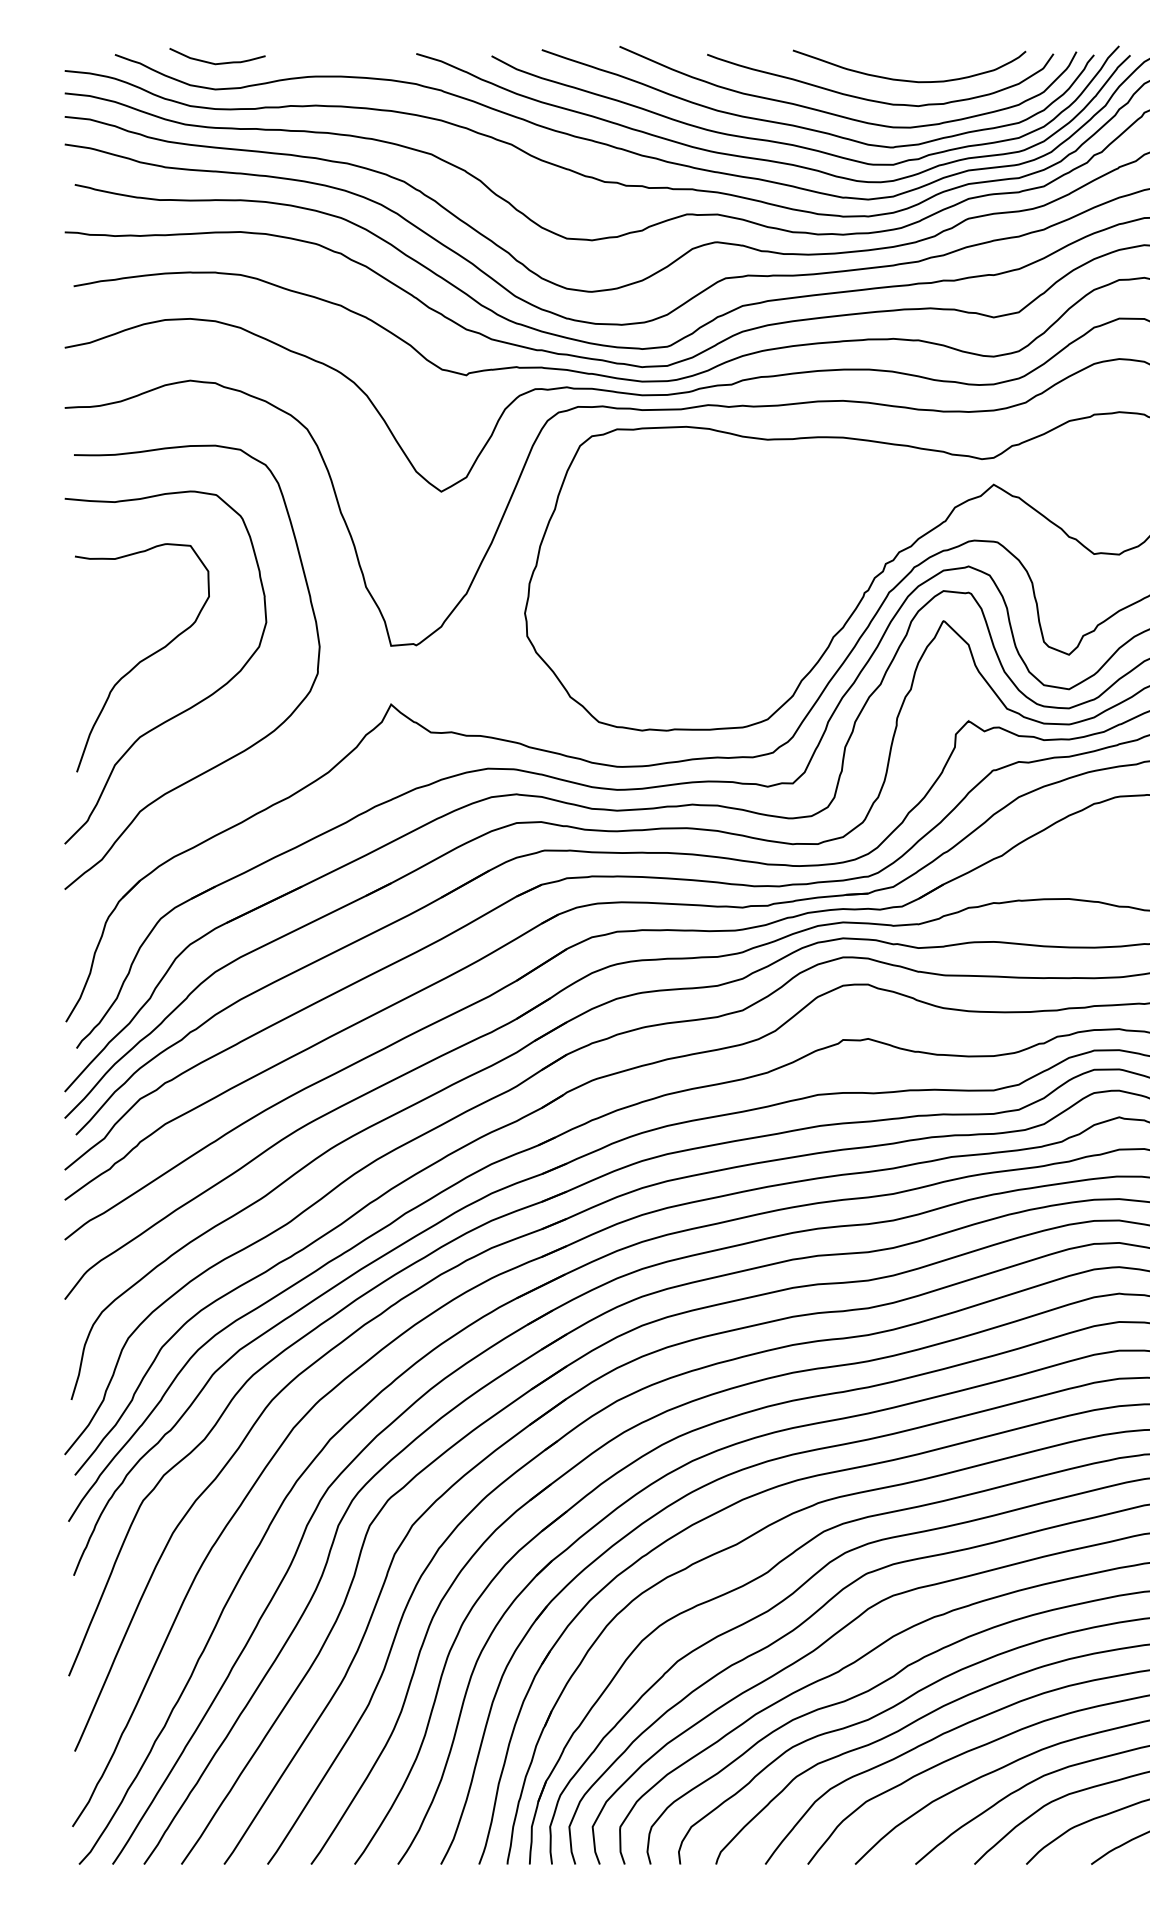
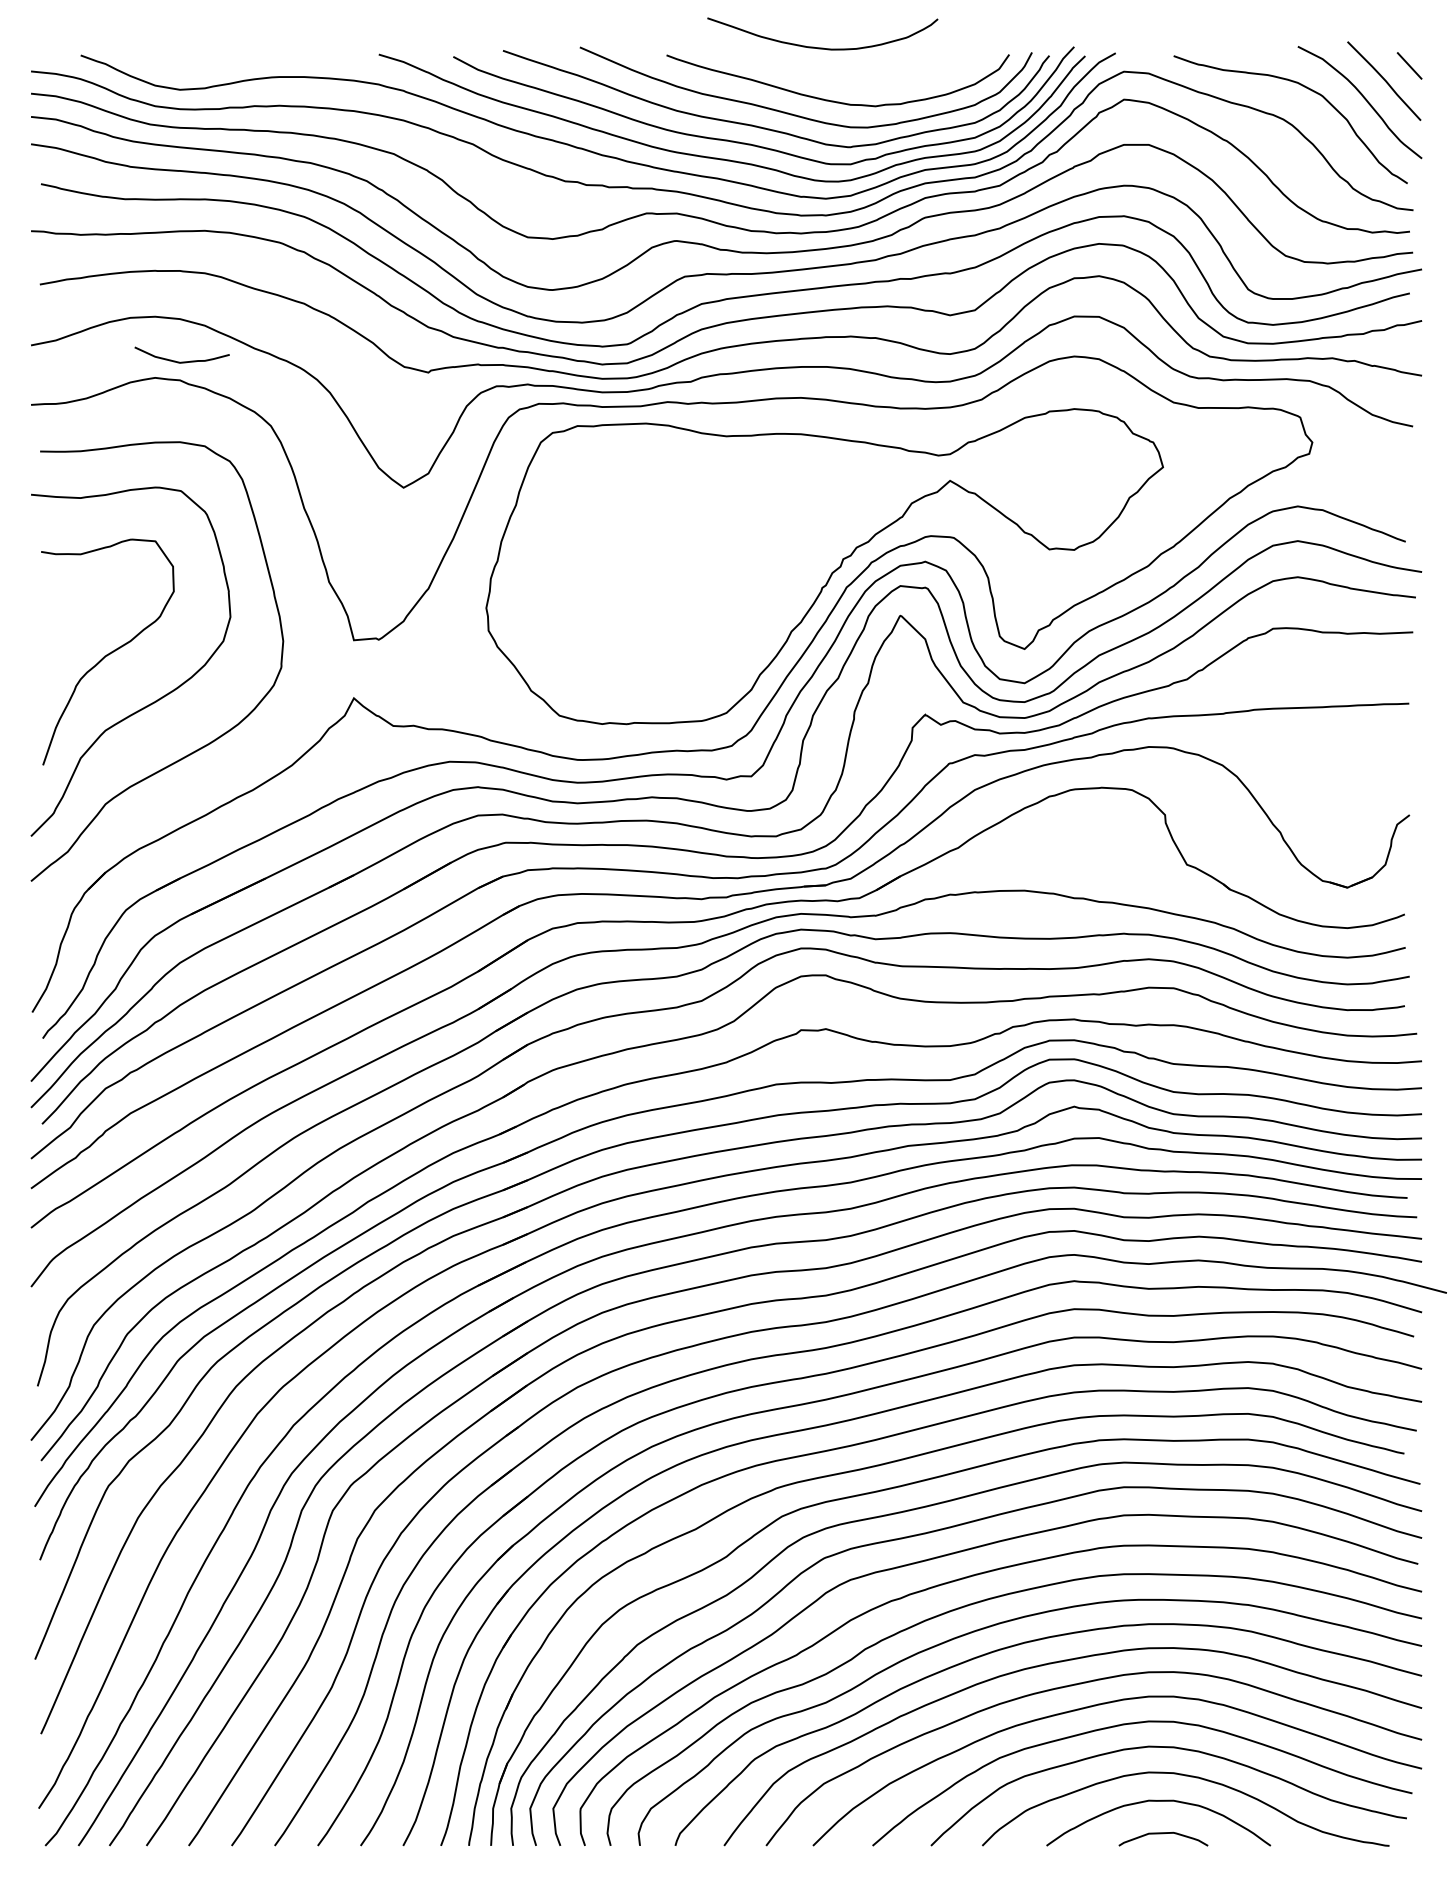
curve: (216, 62) -> (181, 361), moved
curve: (909, 80) -> (822, 47), moved

